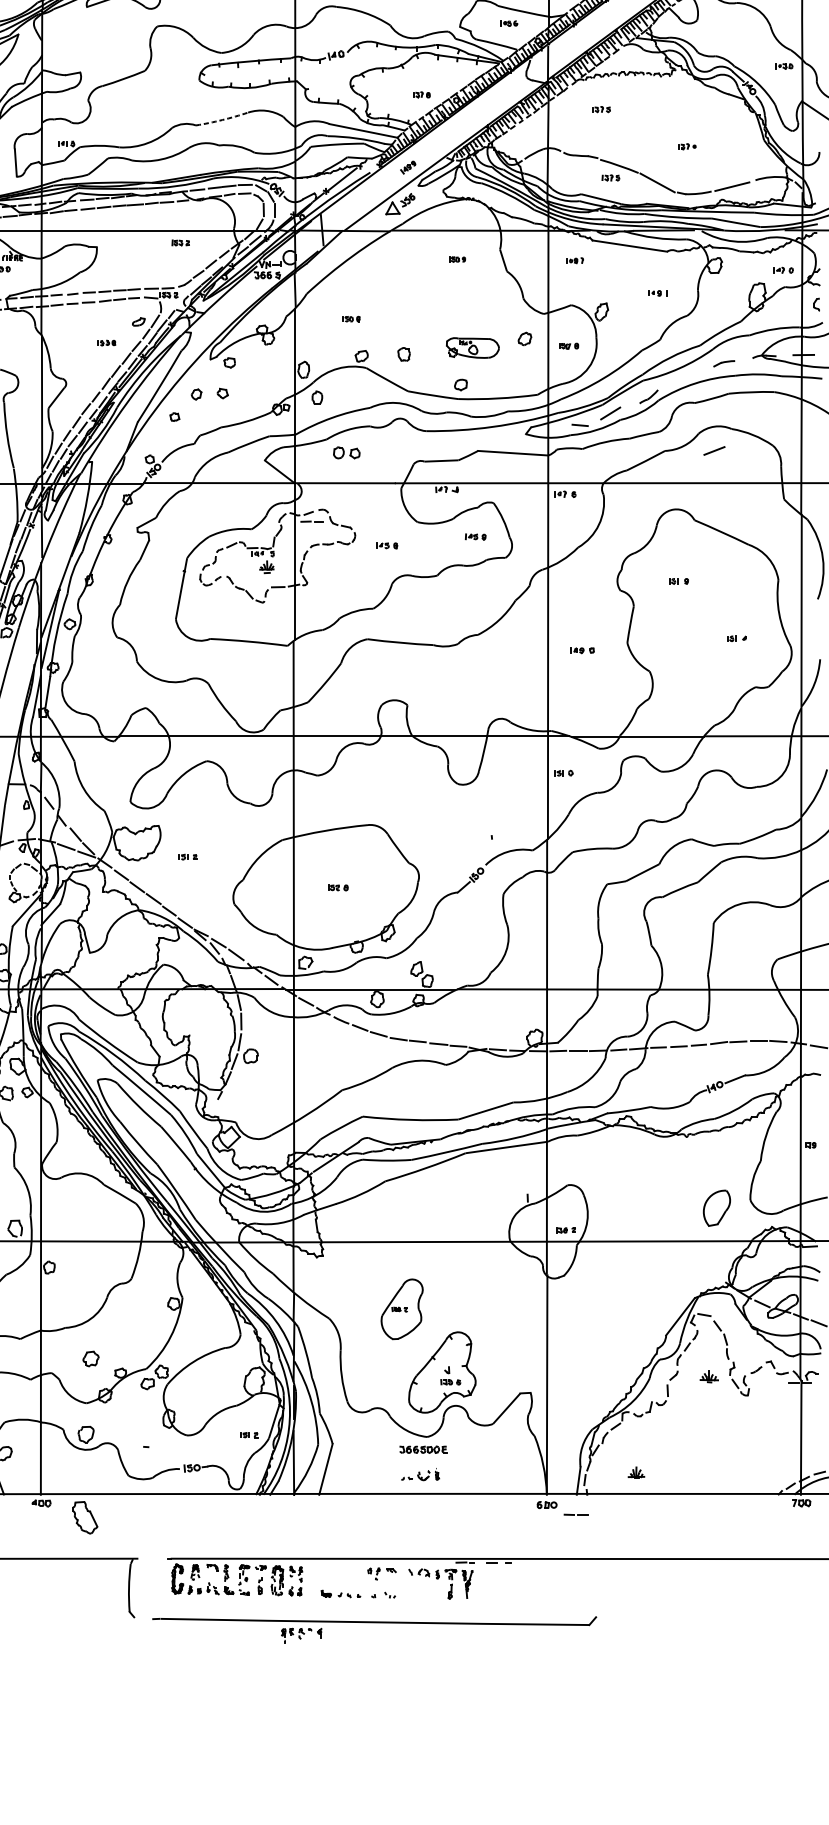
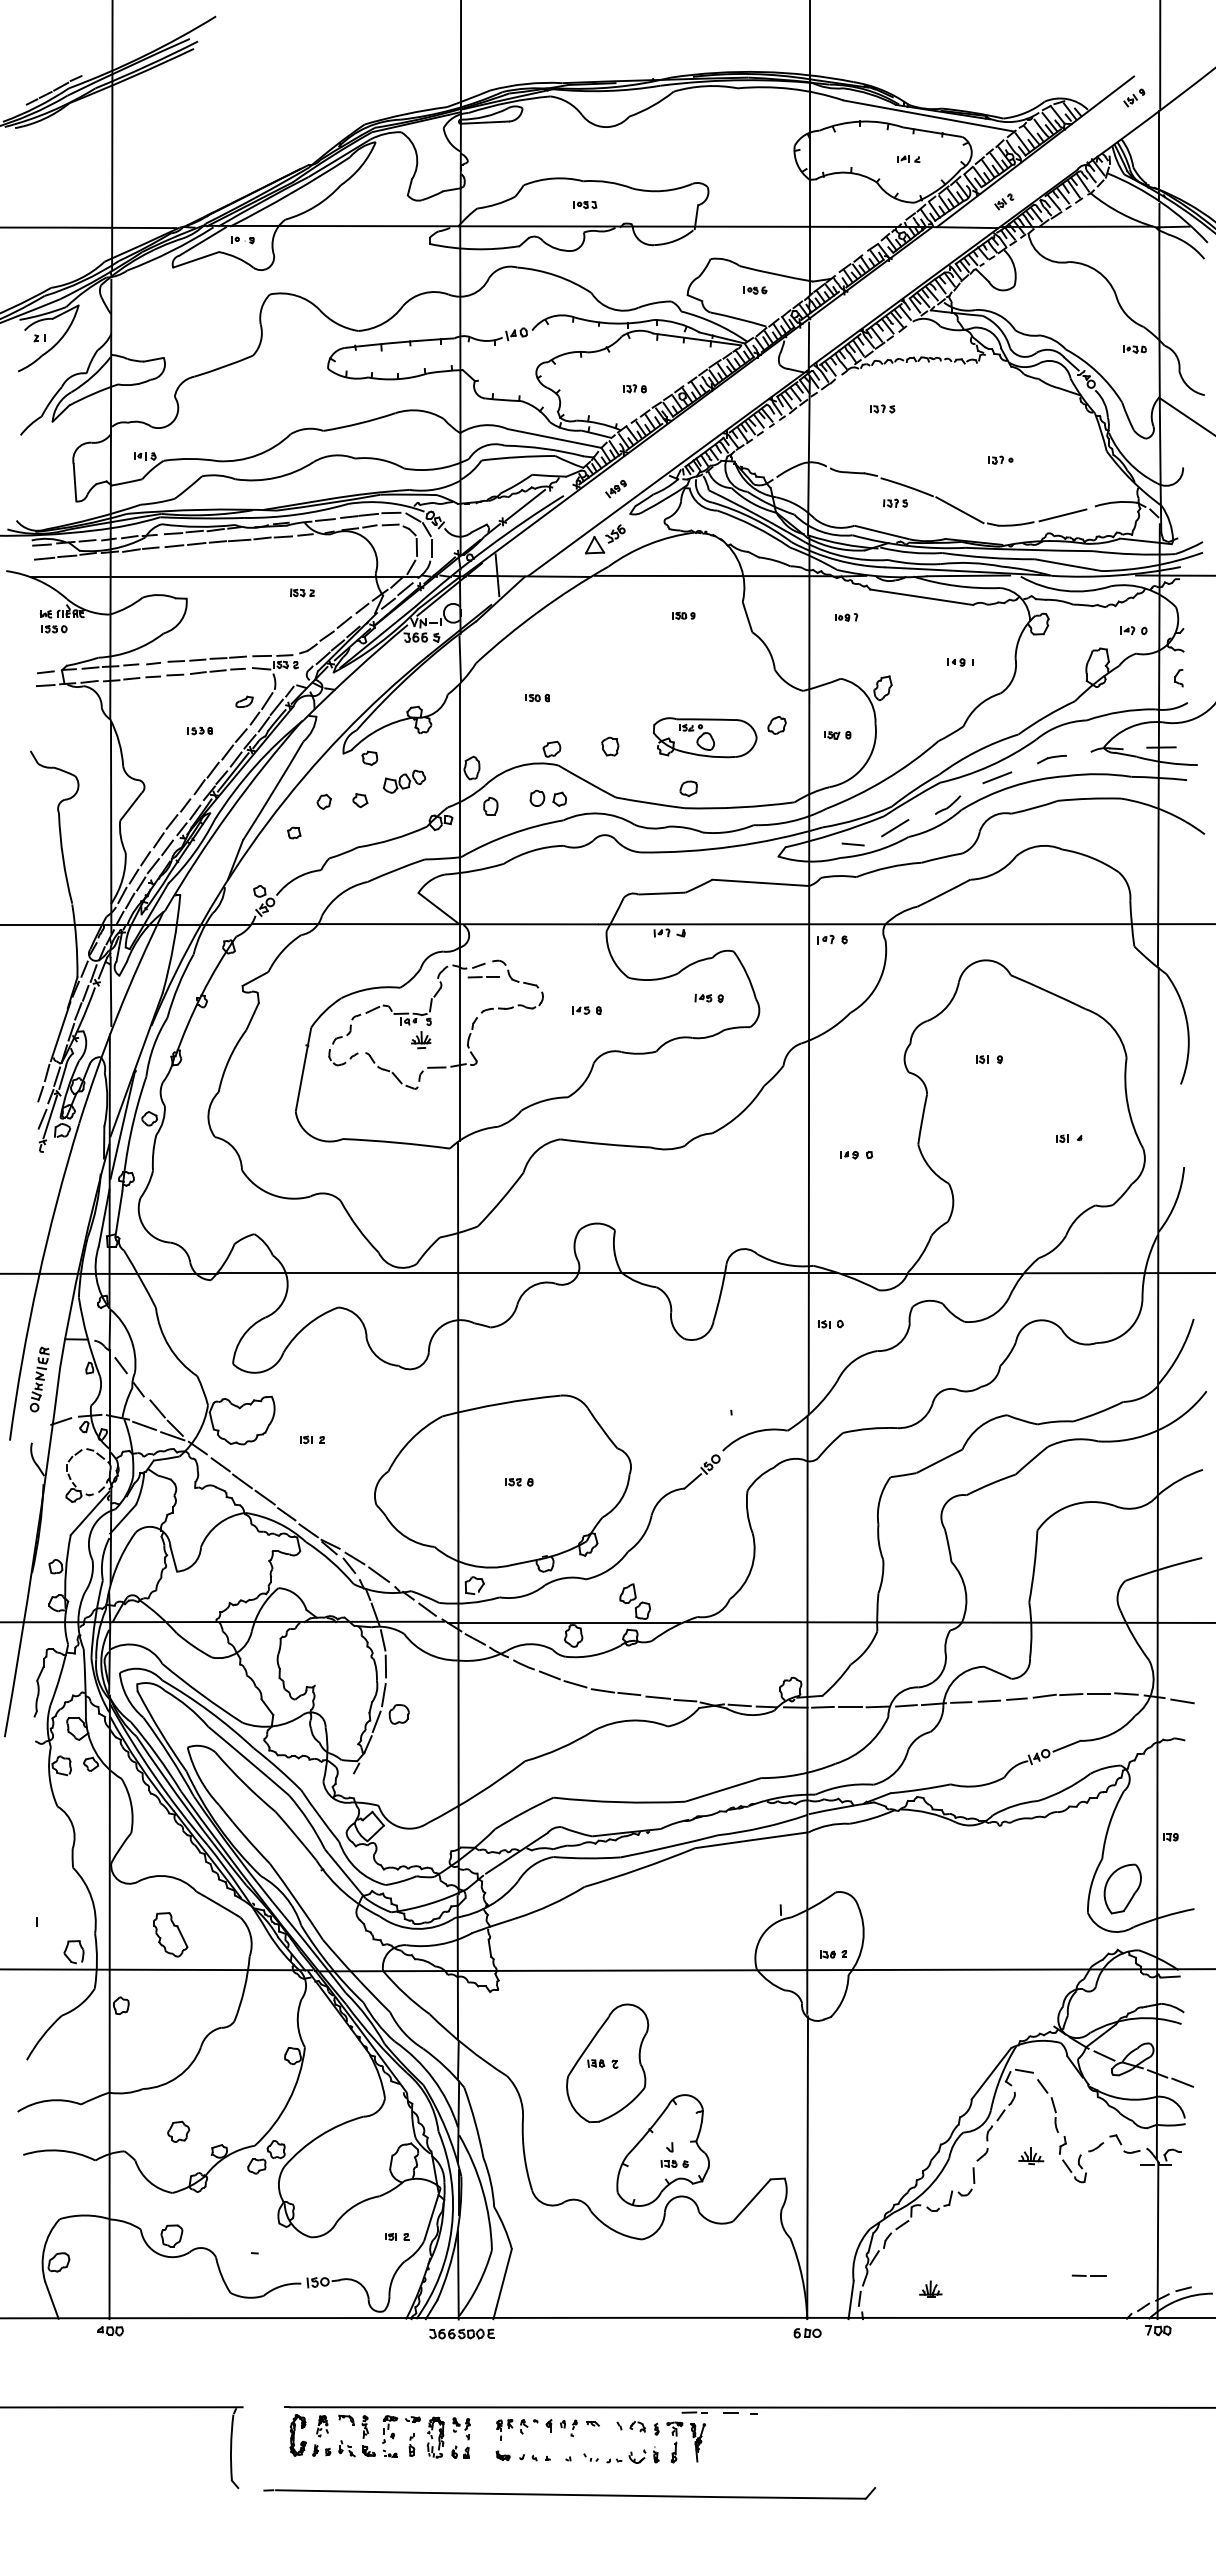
arc: (222, 120) -> (359, 423), dashed -> solid
part: (473, 347) -> (705, 737), size x1.43
part: (254, 379) -> (404, 781), added
line: (714, 450) -> (997, 777), moved
part: (346, 452) -> (547, 797), moved
part: (716, 1207) -> (1122, 1888), moved
part: (402, 1309) -> (607, 2063), size x1.43
part: (423, 1449) -> (461, 2333), moved
part: (420, 1474) -> (632, 2454), moved
line: (574, 1514) -> (1086, 2275), moved
part: (85, 1517) -> (170, 1934), moved
part: (301, 1635) -> (524, 2429), moved

